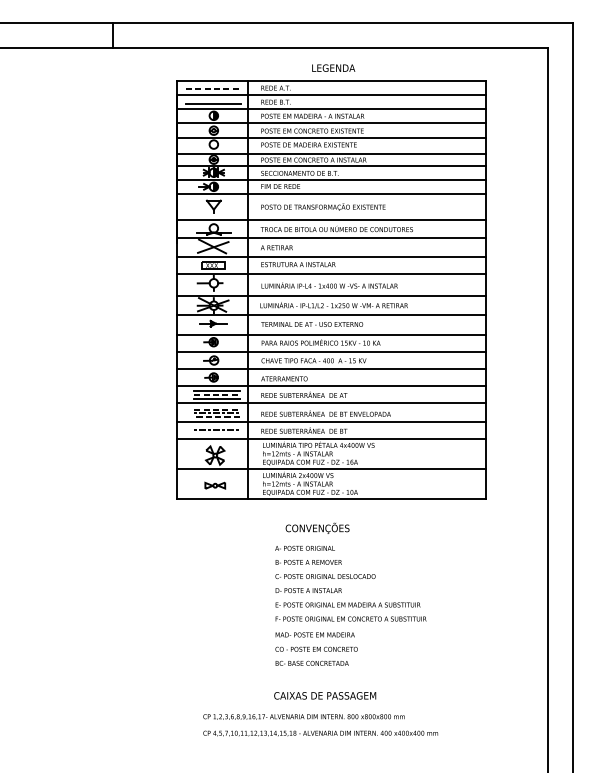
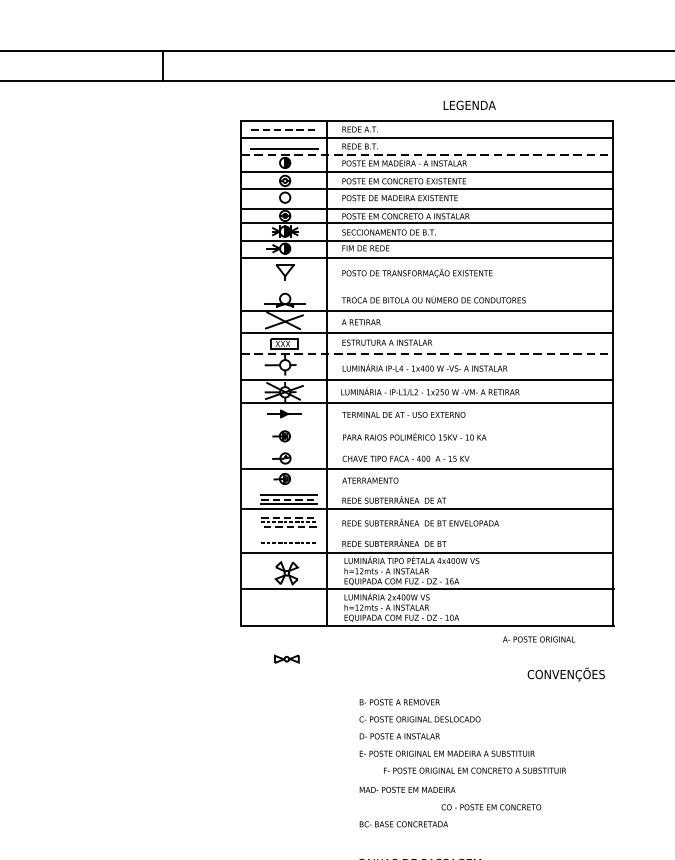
text: (333, 67) -> (469, 104), moved
line: (332, 109) -> (428, 155), solid -> dashed
line: (331, 220) -> (427, 289), removed
line: (332, 273) -> (428, 353), solid -> dashed
line: (331, 335) -> (427, 428), removed
line: (331, 351) -> (427, 447), removed
line: (331, 386) -> (427, 489), removed
line: (331, 422) -> (427, 533), removed
part: (215, 485) -> (287, 658), moved
text: (317, 527) -> (566, 673), moved
text: (304, 547) -> (538, 638), moved
text: (350, 618) -> (474, 770), moved
text: (316, 648) -> (491, 806), moved

